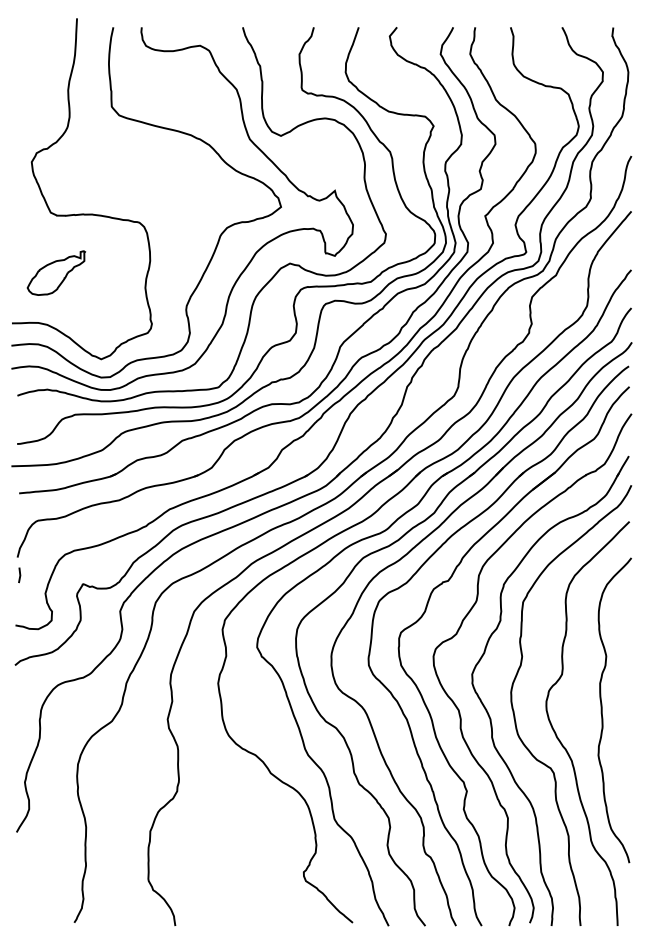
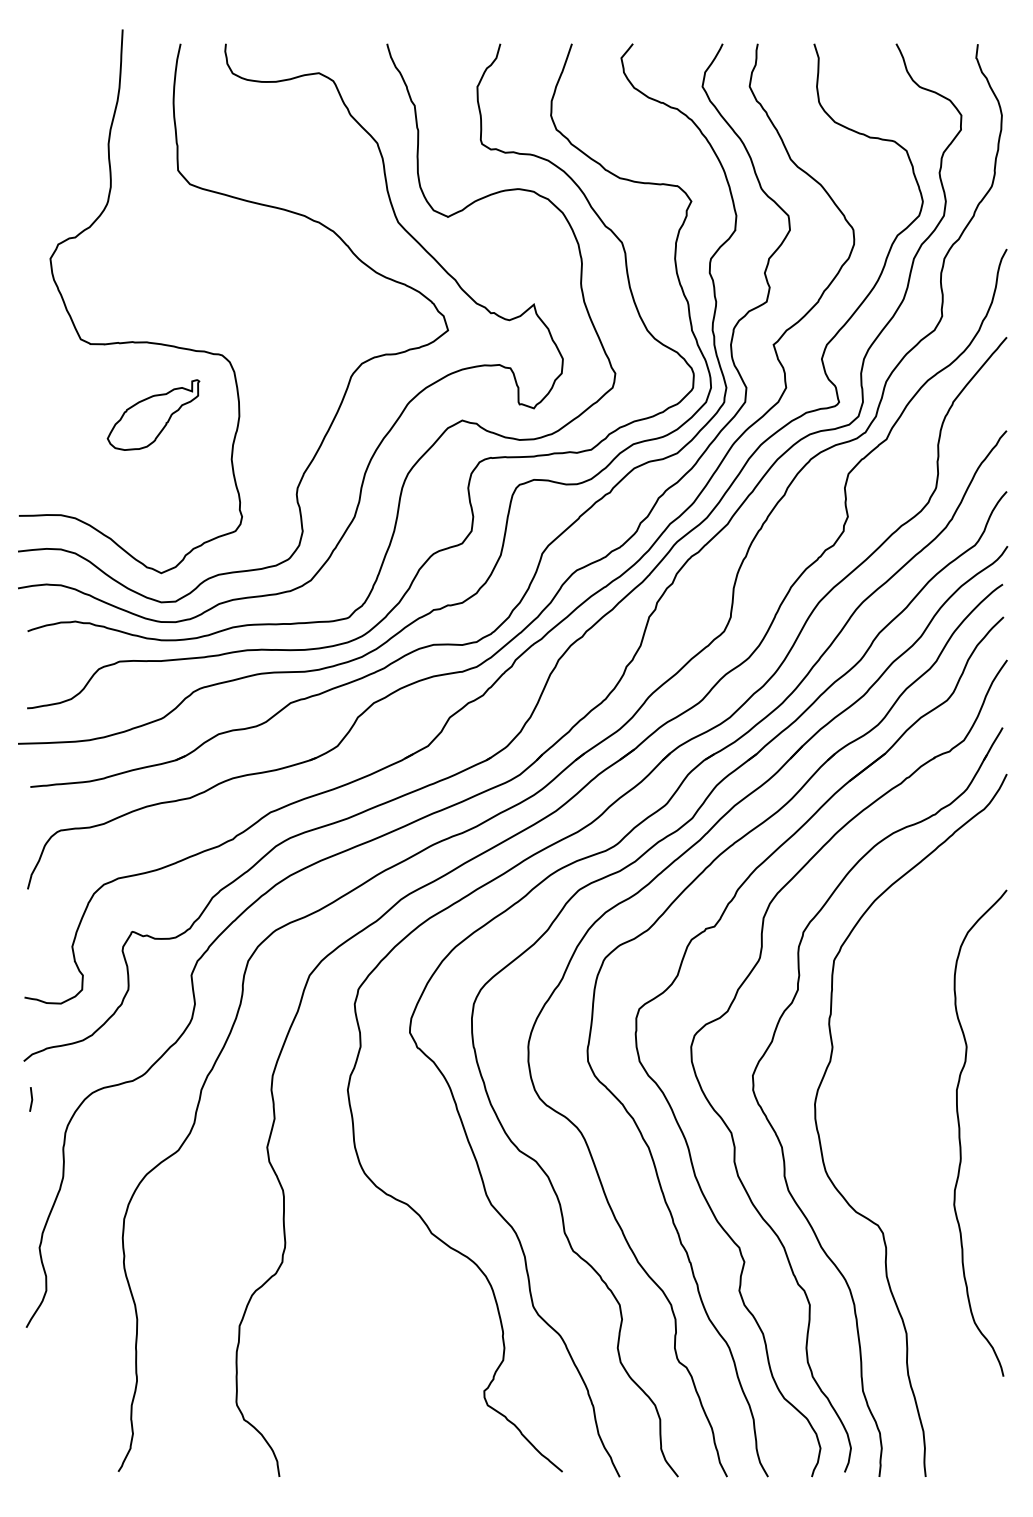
part: (56, 272) -> (153, 414), moved
line: (19, 575) -> (30, 1099), moved
curve: (560, 740) -> (893, 1181), removed

